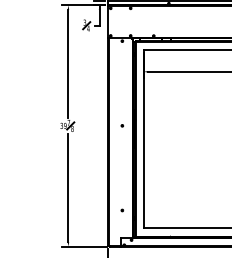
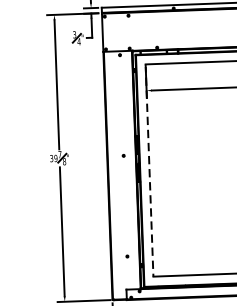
line: (143, 139) -> (149, 171), solid -> dashed

